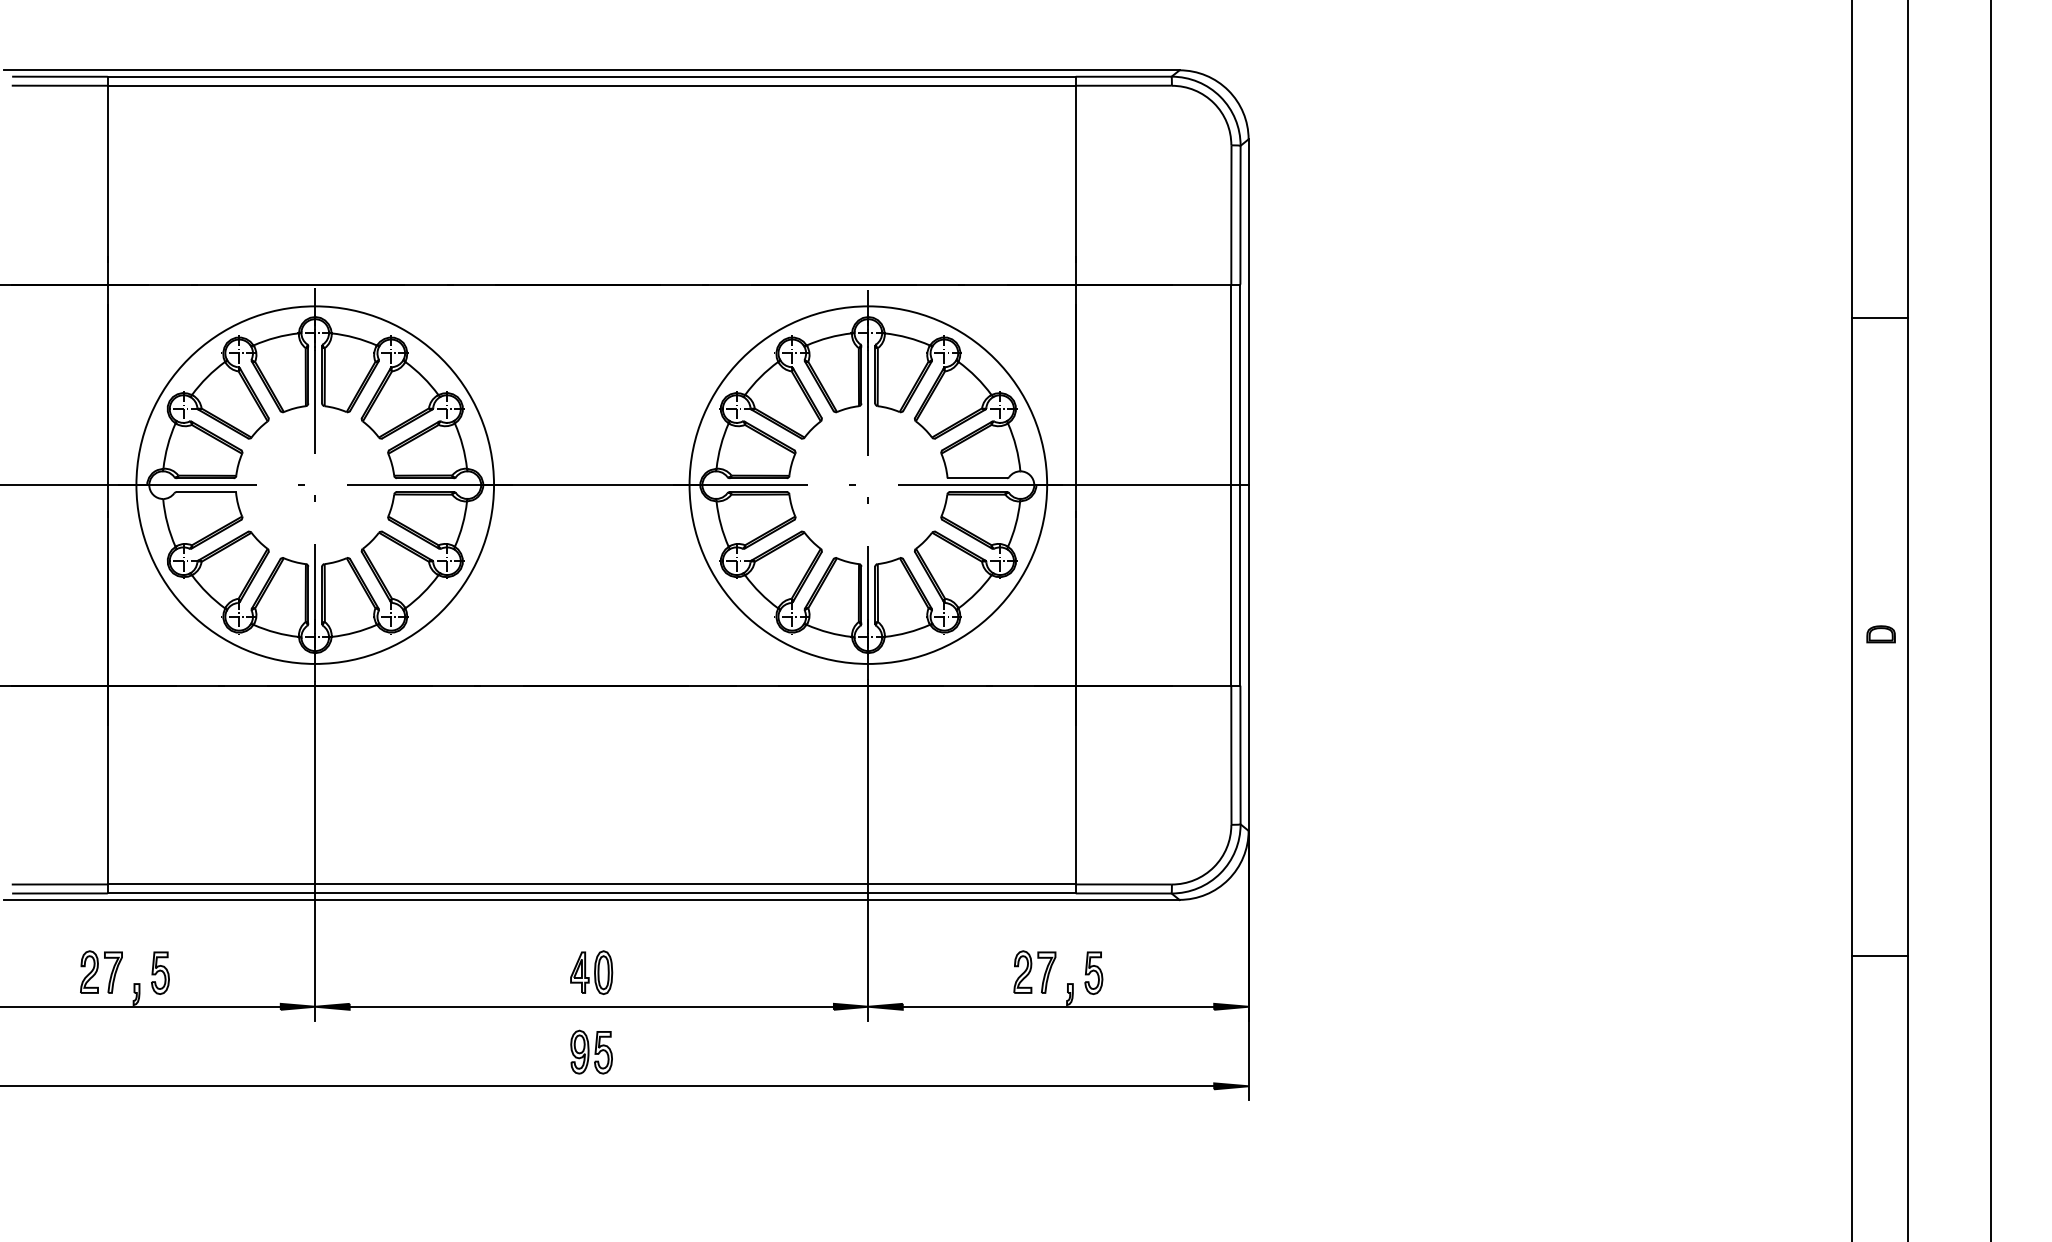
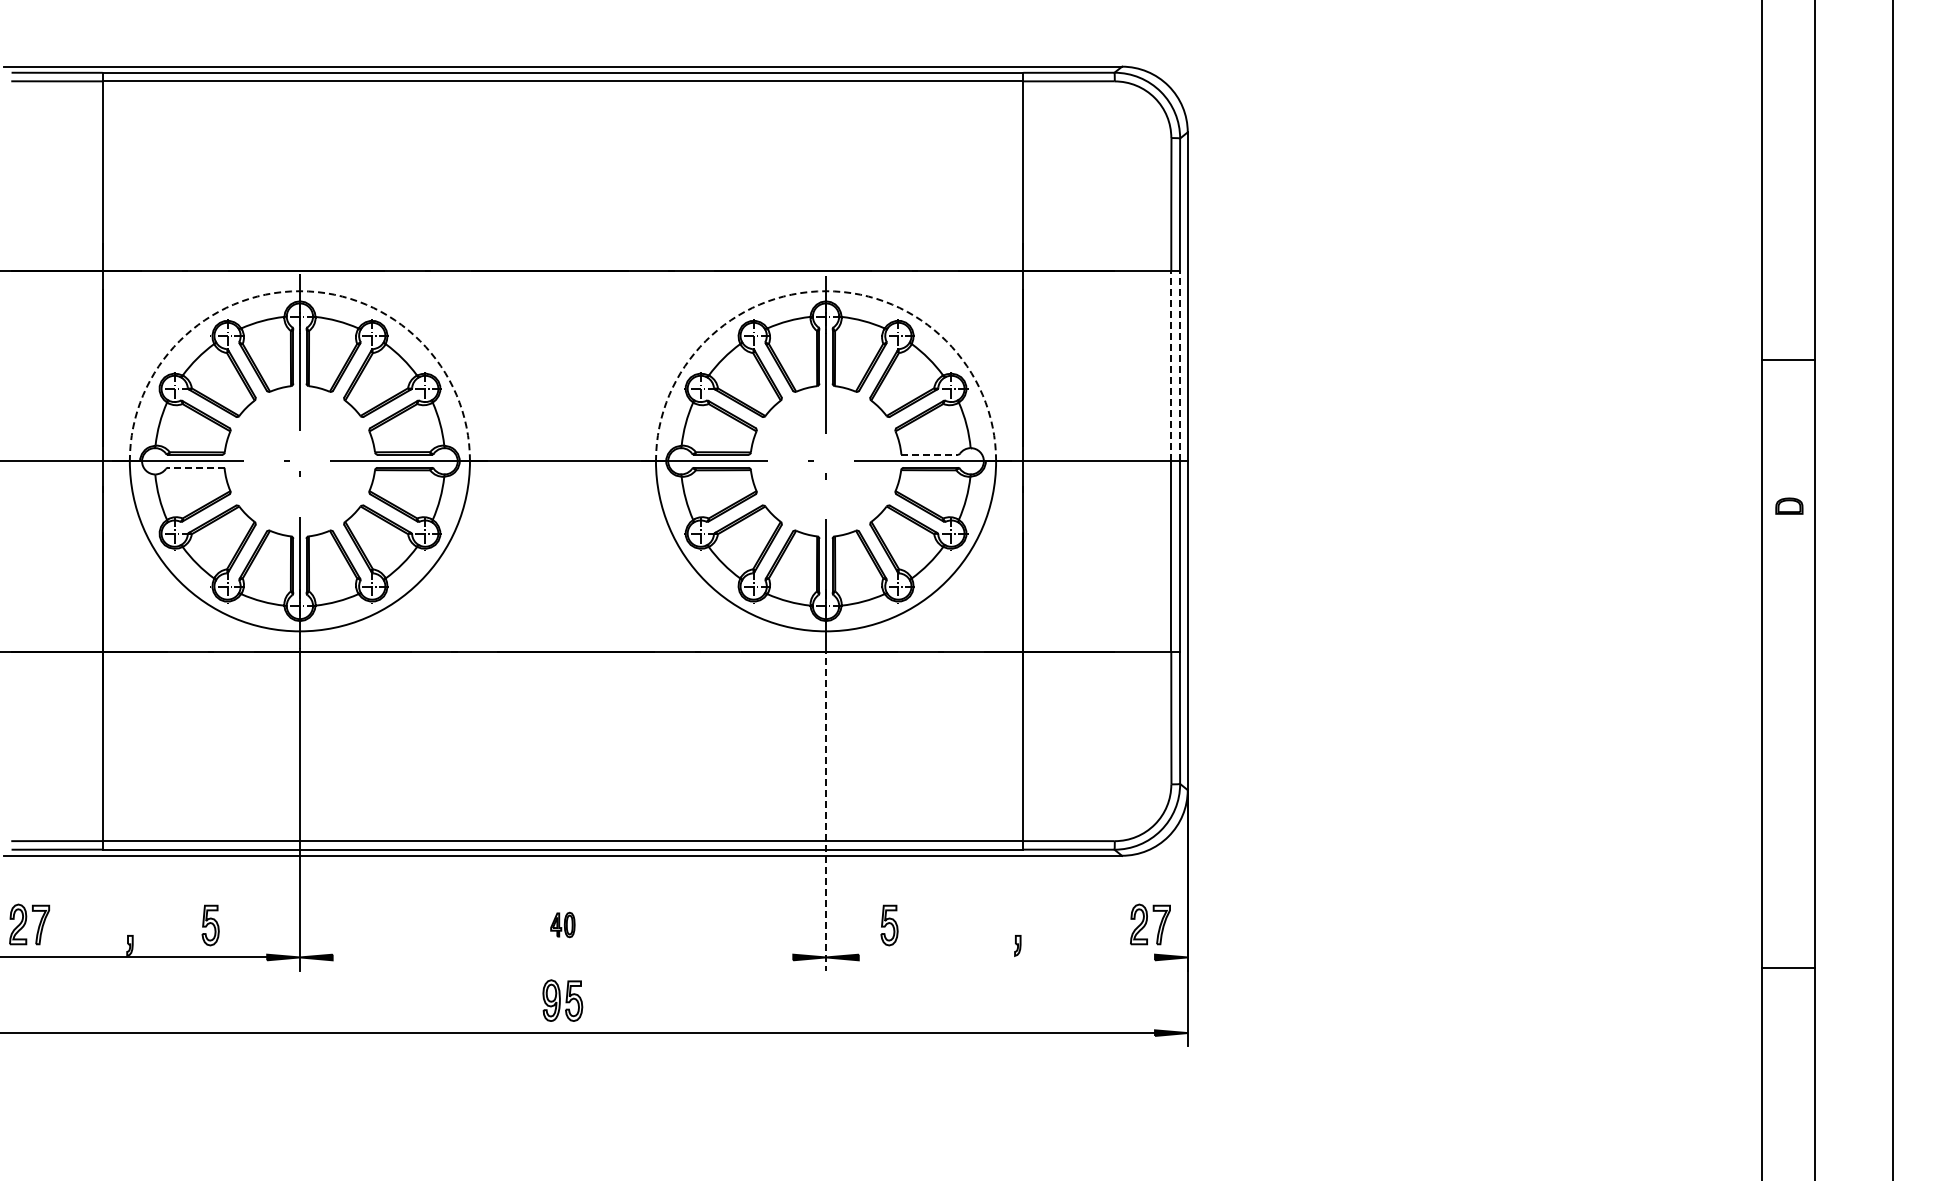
arc: (314, 306) -> (299, 291), solid -> dashed
arc: (868, 306) -> (826, 291), solid -> dashed
line: (1879, 318) -> (1787, 360), moved
line: (1231, 384) -> (1171, 365), solid -> dashed
line: (1239, 384) -> (1179, 365), solid -> dashed
line: (978, 478) -> (930, 454), solid -> dashed
line: (205, 491) -> (195, 467), solid -> dashed
part: (1881, 633) -> (1789, 505), moved
line: (868, 850) -> (826, 808), solid -> dashed
line: (1879, 956) -> (1787, 968), moved
part: (101, 972) -> (29, 924), moved
part: (591, 972) -> (562, 924), size x0.6
part: (1034, 972) -> (1150, 924), moved
part: (160, 973) -> (210, 925), moved
part: (1093, 973) -> (889, 925), moved
line: (591, 1006) -> (562, 957), removed
line: (1058, 1006) -> (1006, 957), removed

